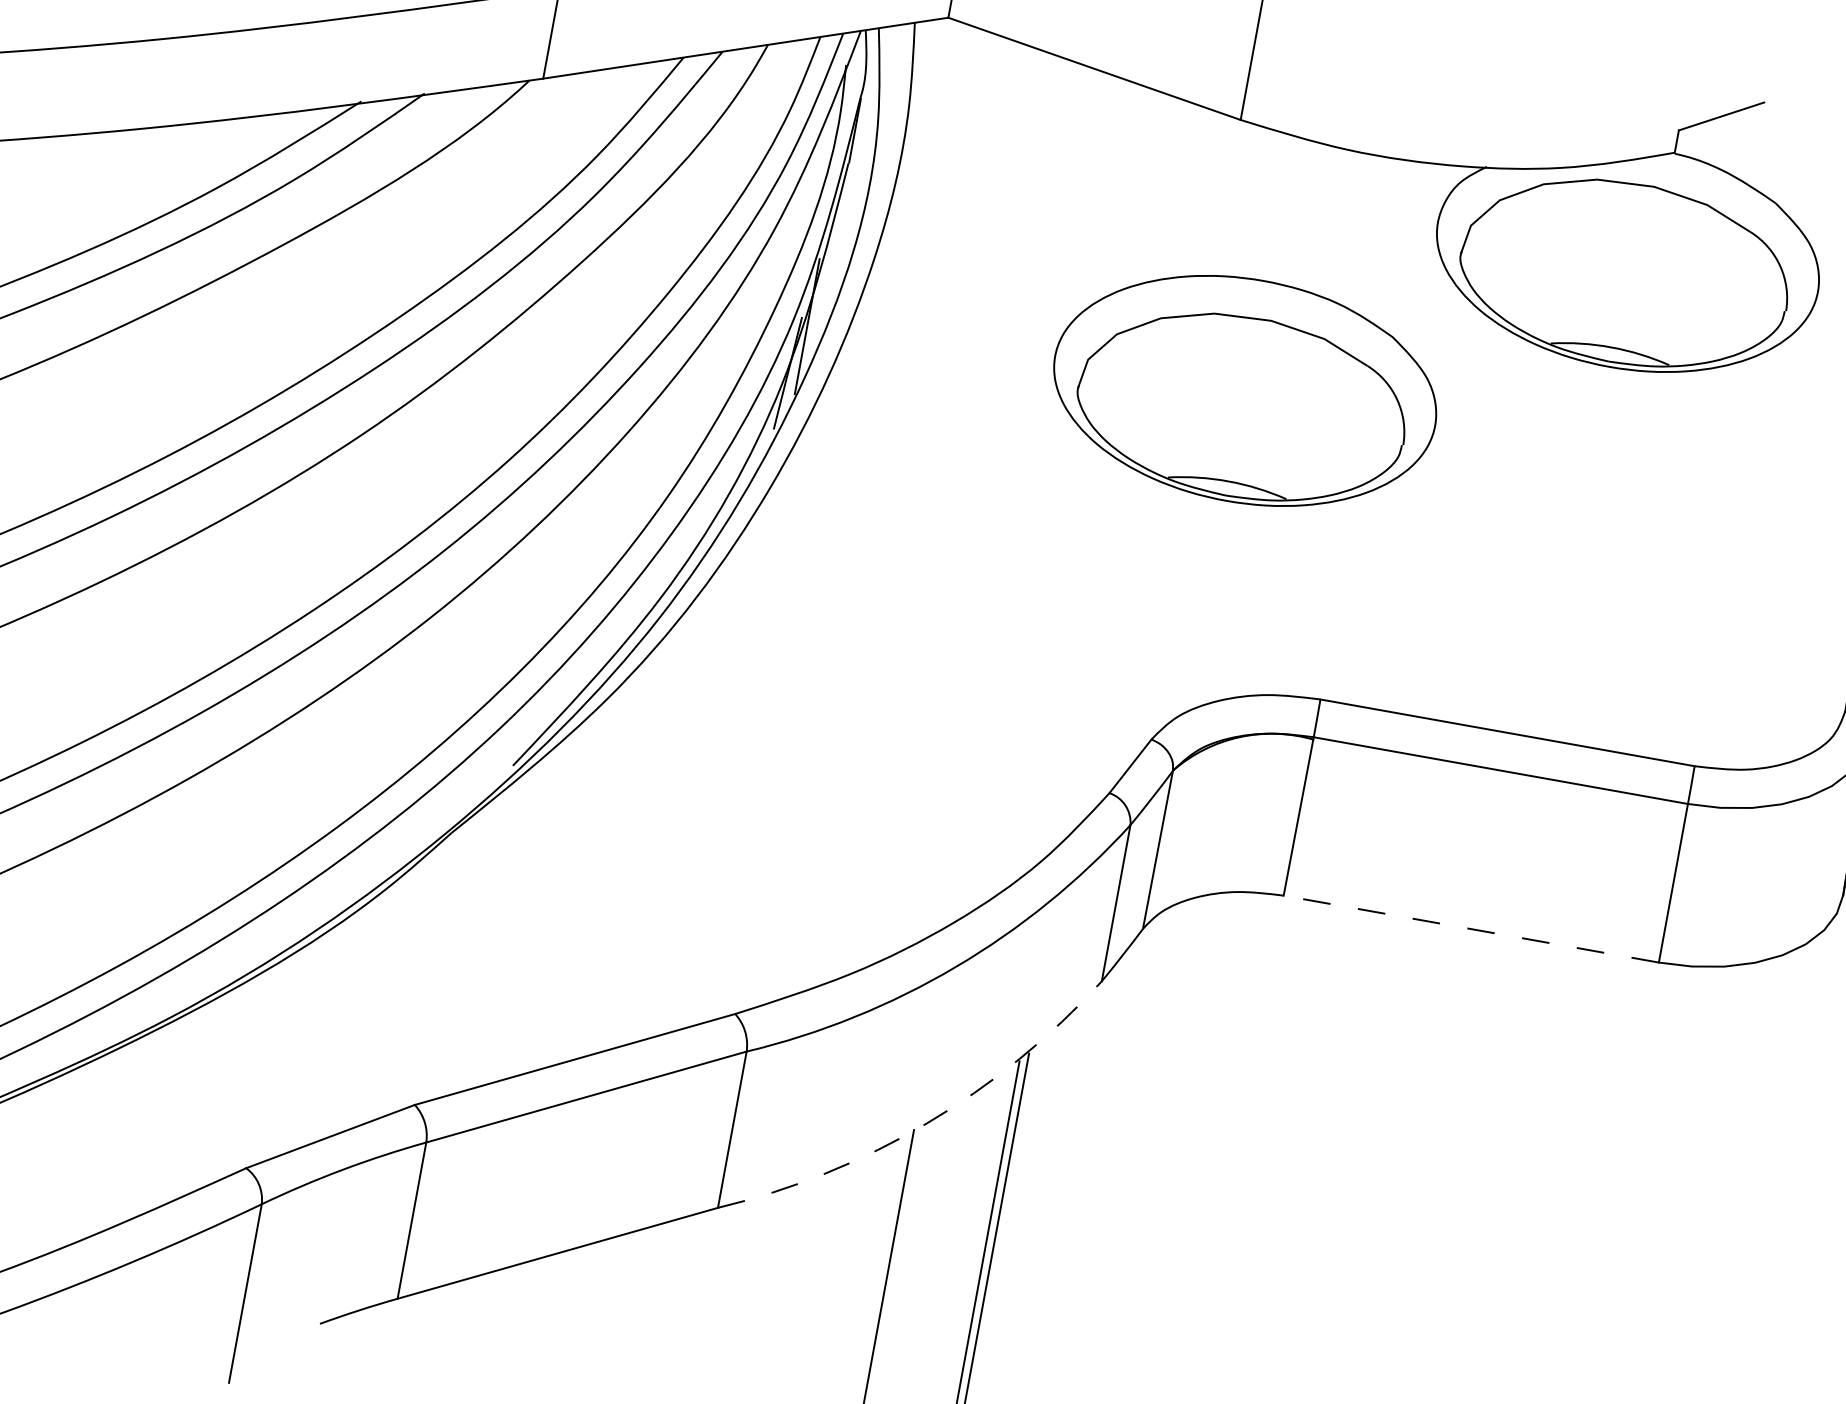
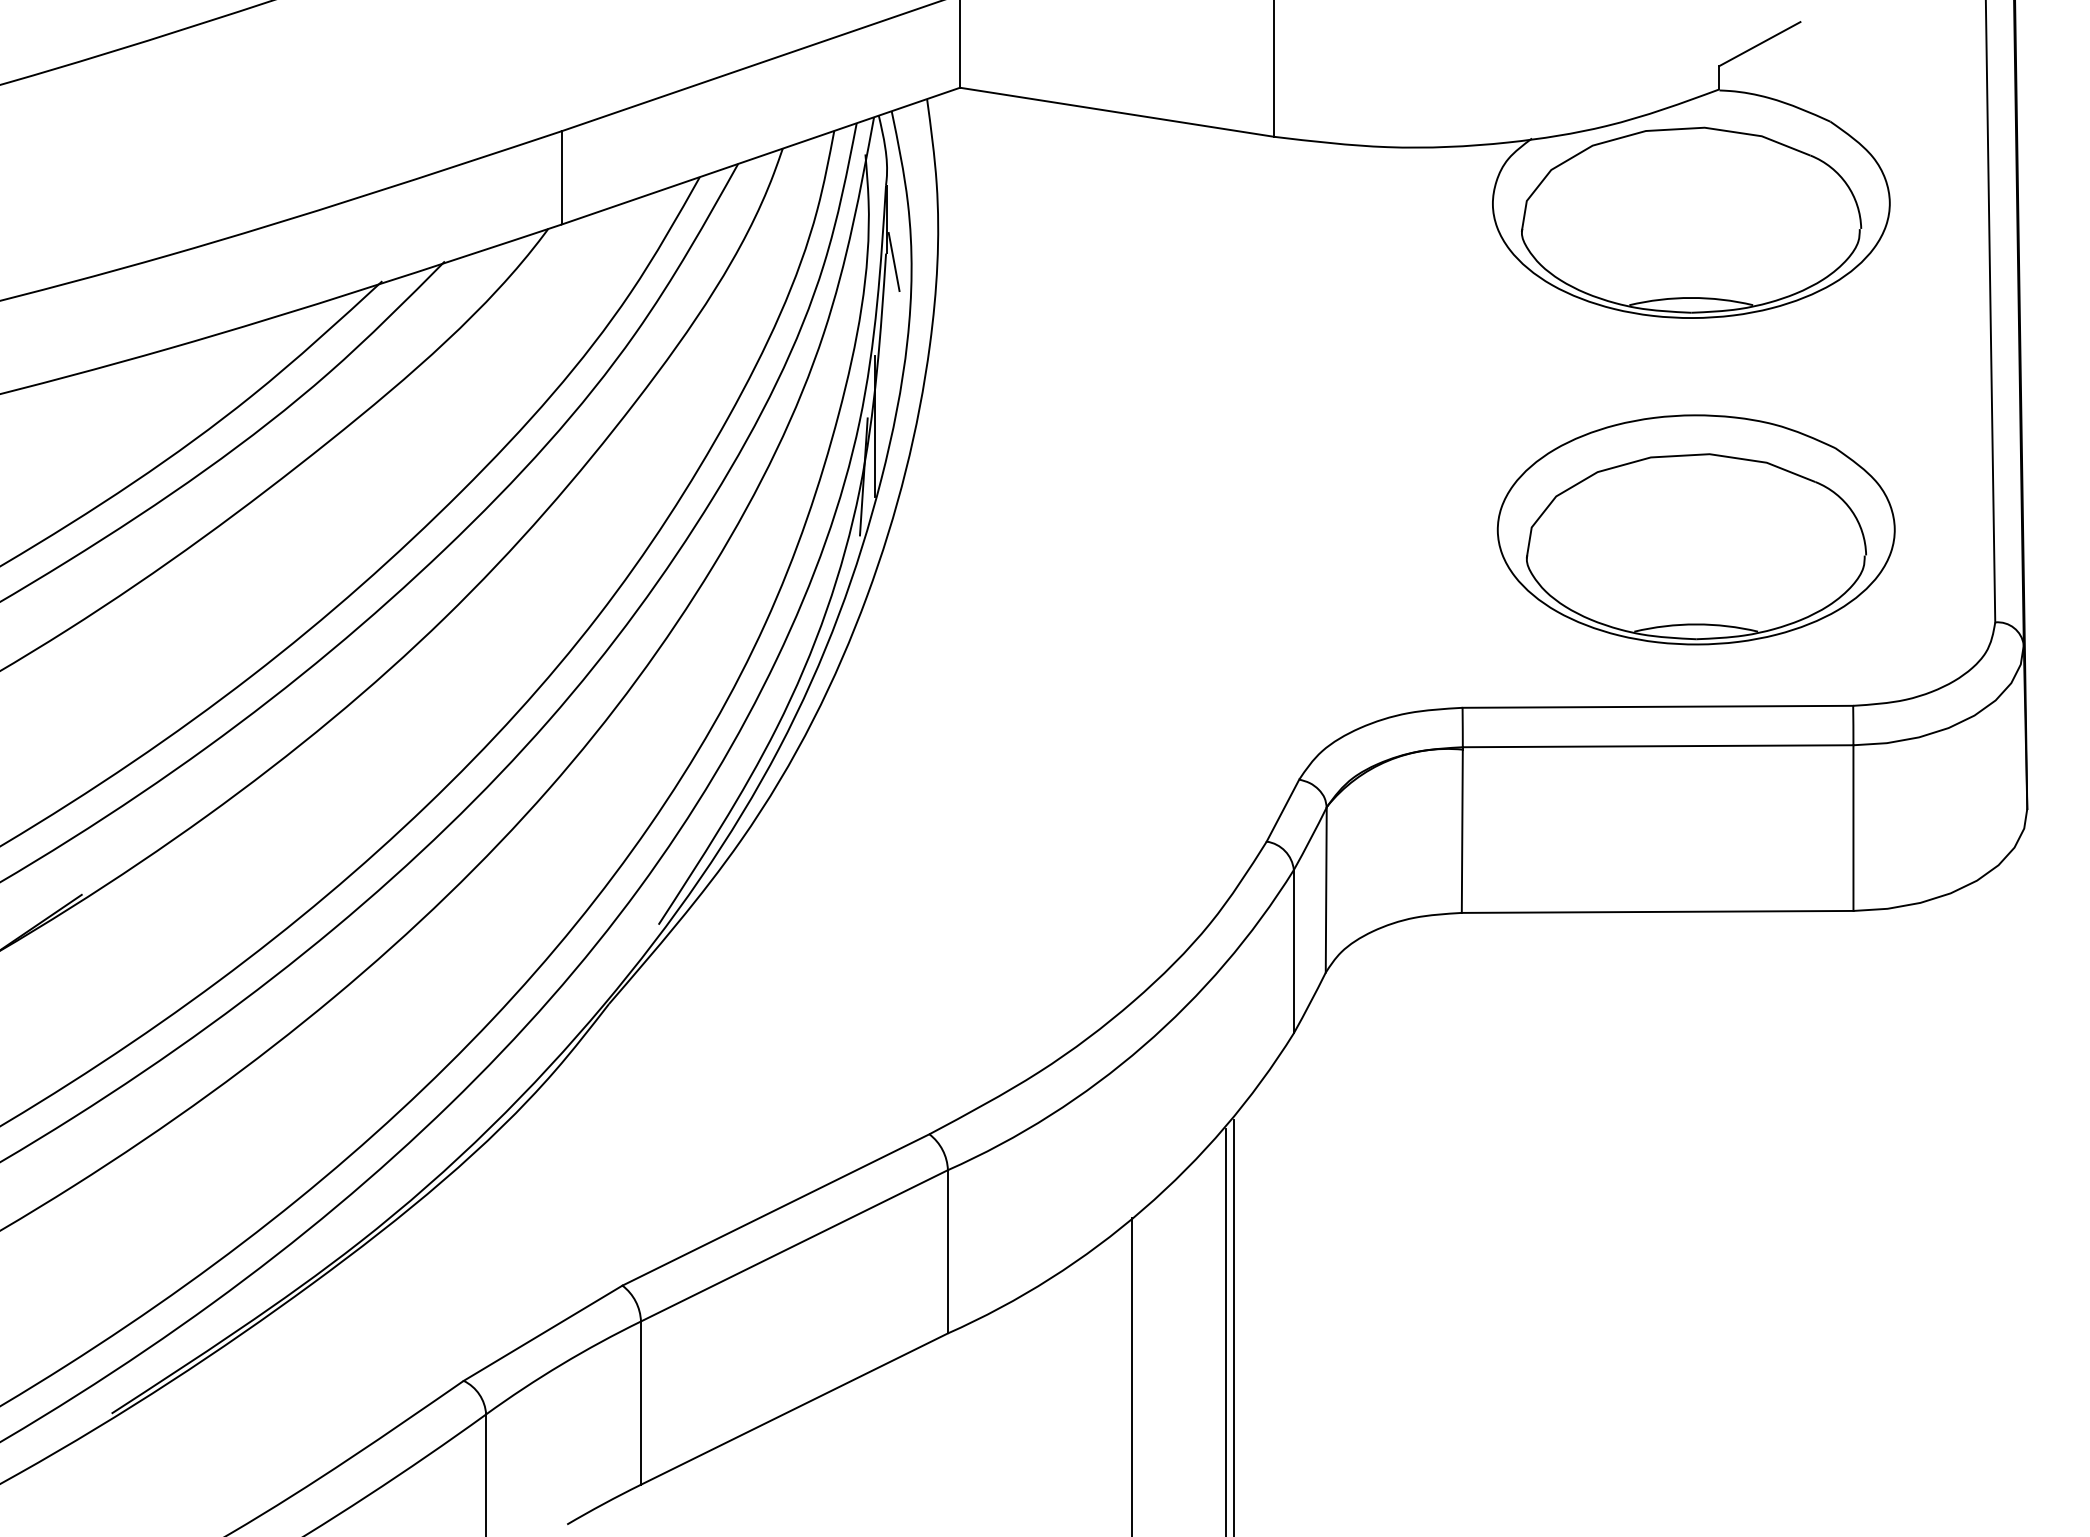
line: (854, 173) -> (893, 262), added
part: (1244, 390) -> (1695, 529), moved
line: (1471, 928) -> (1657, 911), dashed -> solid
arc: (926, 1123) -> (1143, 1209), dashed -> solid

